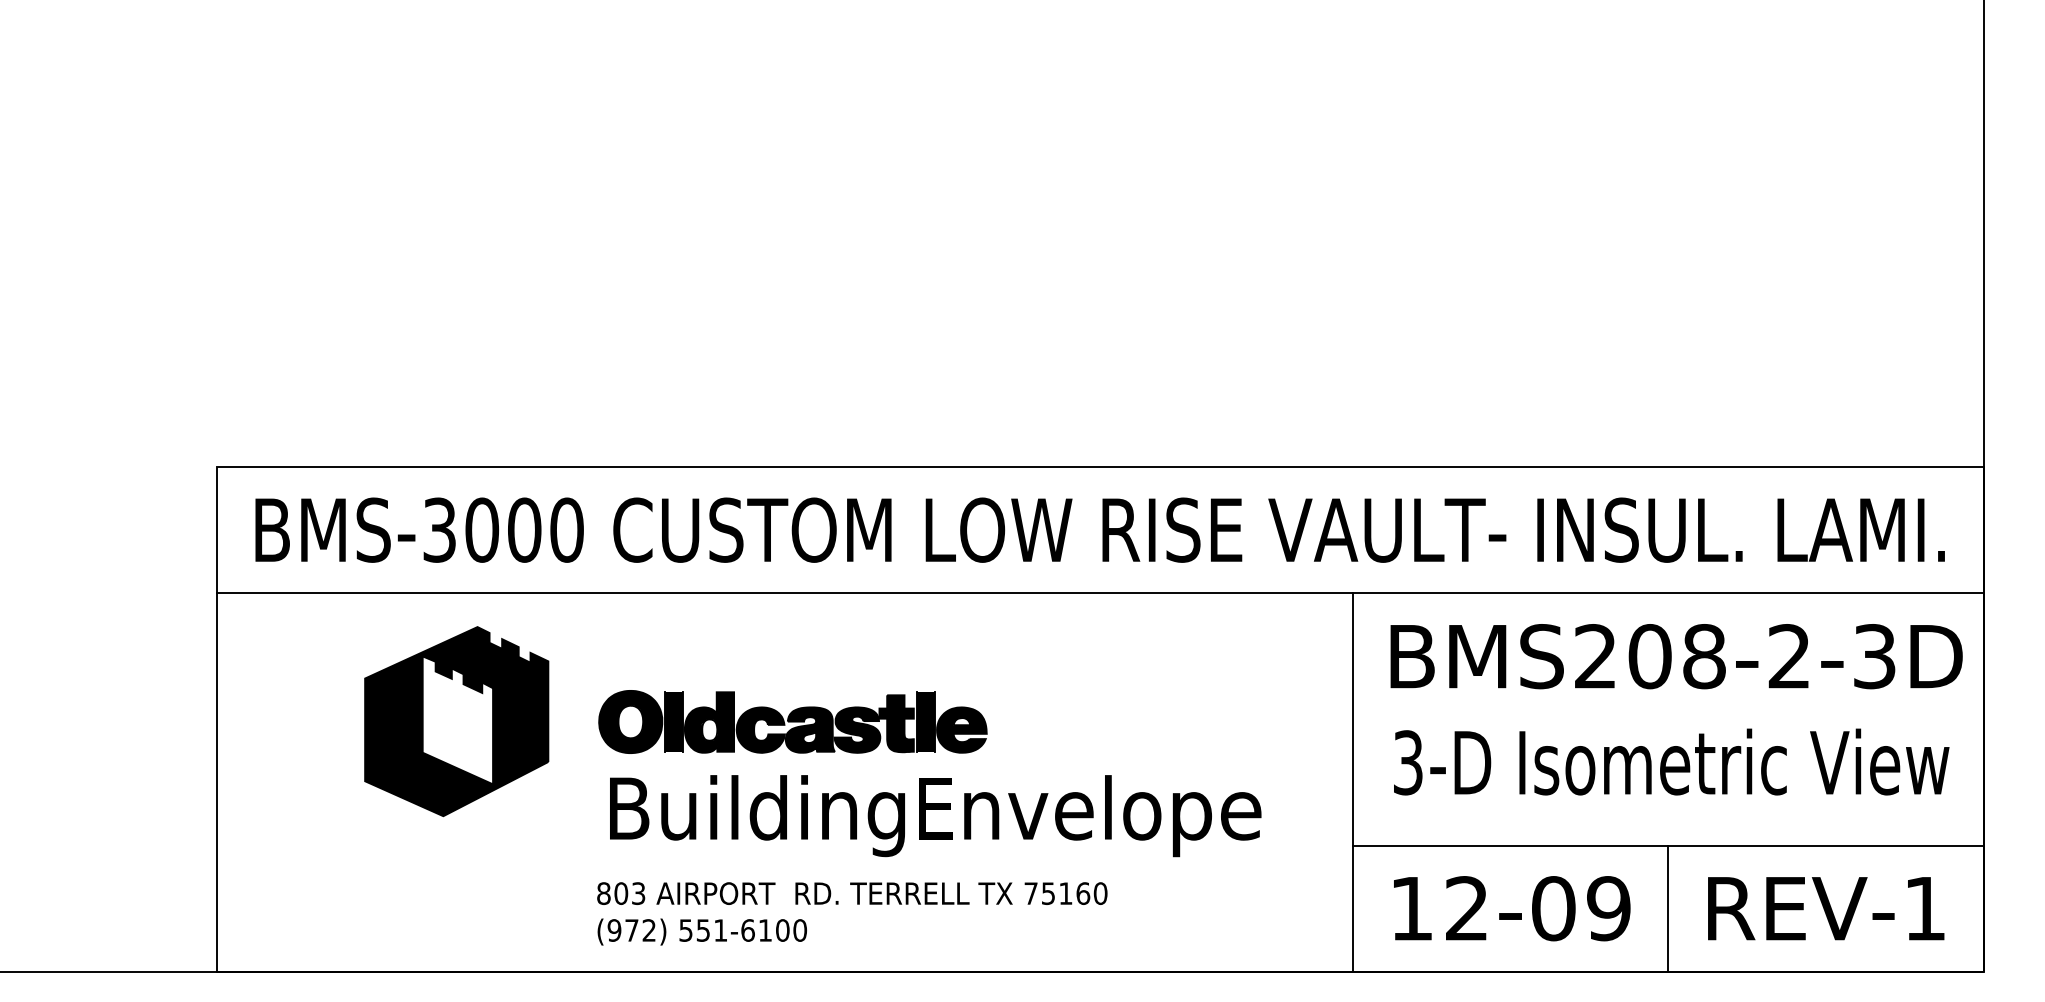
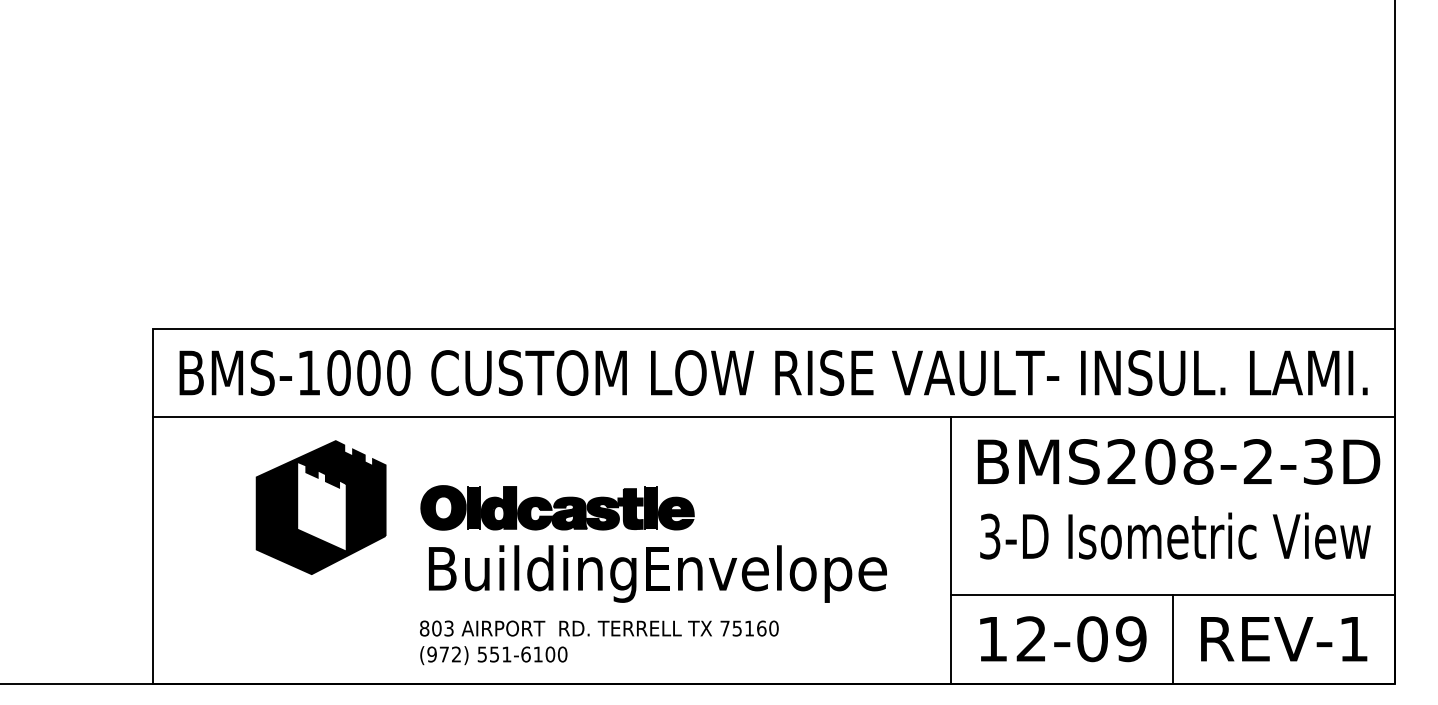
text: (439, 529) -> (309, 372), BMS-3000 -> BMS-1000

